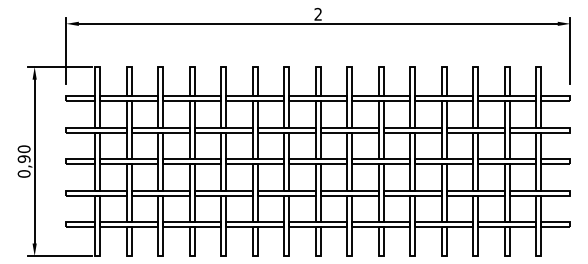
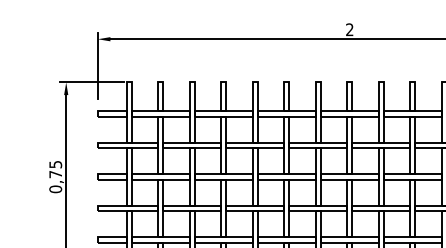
text: (23, 153) -> (55, 168), 0,90 -> 0,75

